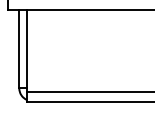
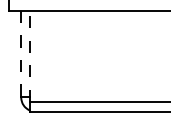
line: (19, 48) -> (21, 53), solid -> dashed
line: (27, 50) -> (30, 55), solid -> dashed

